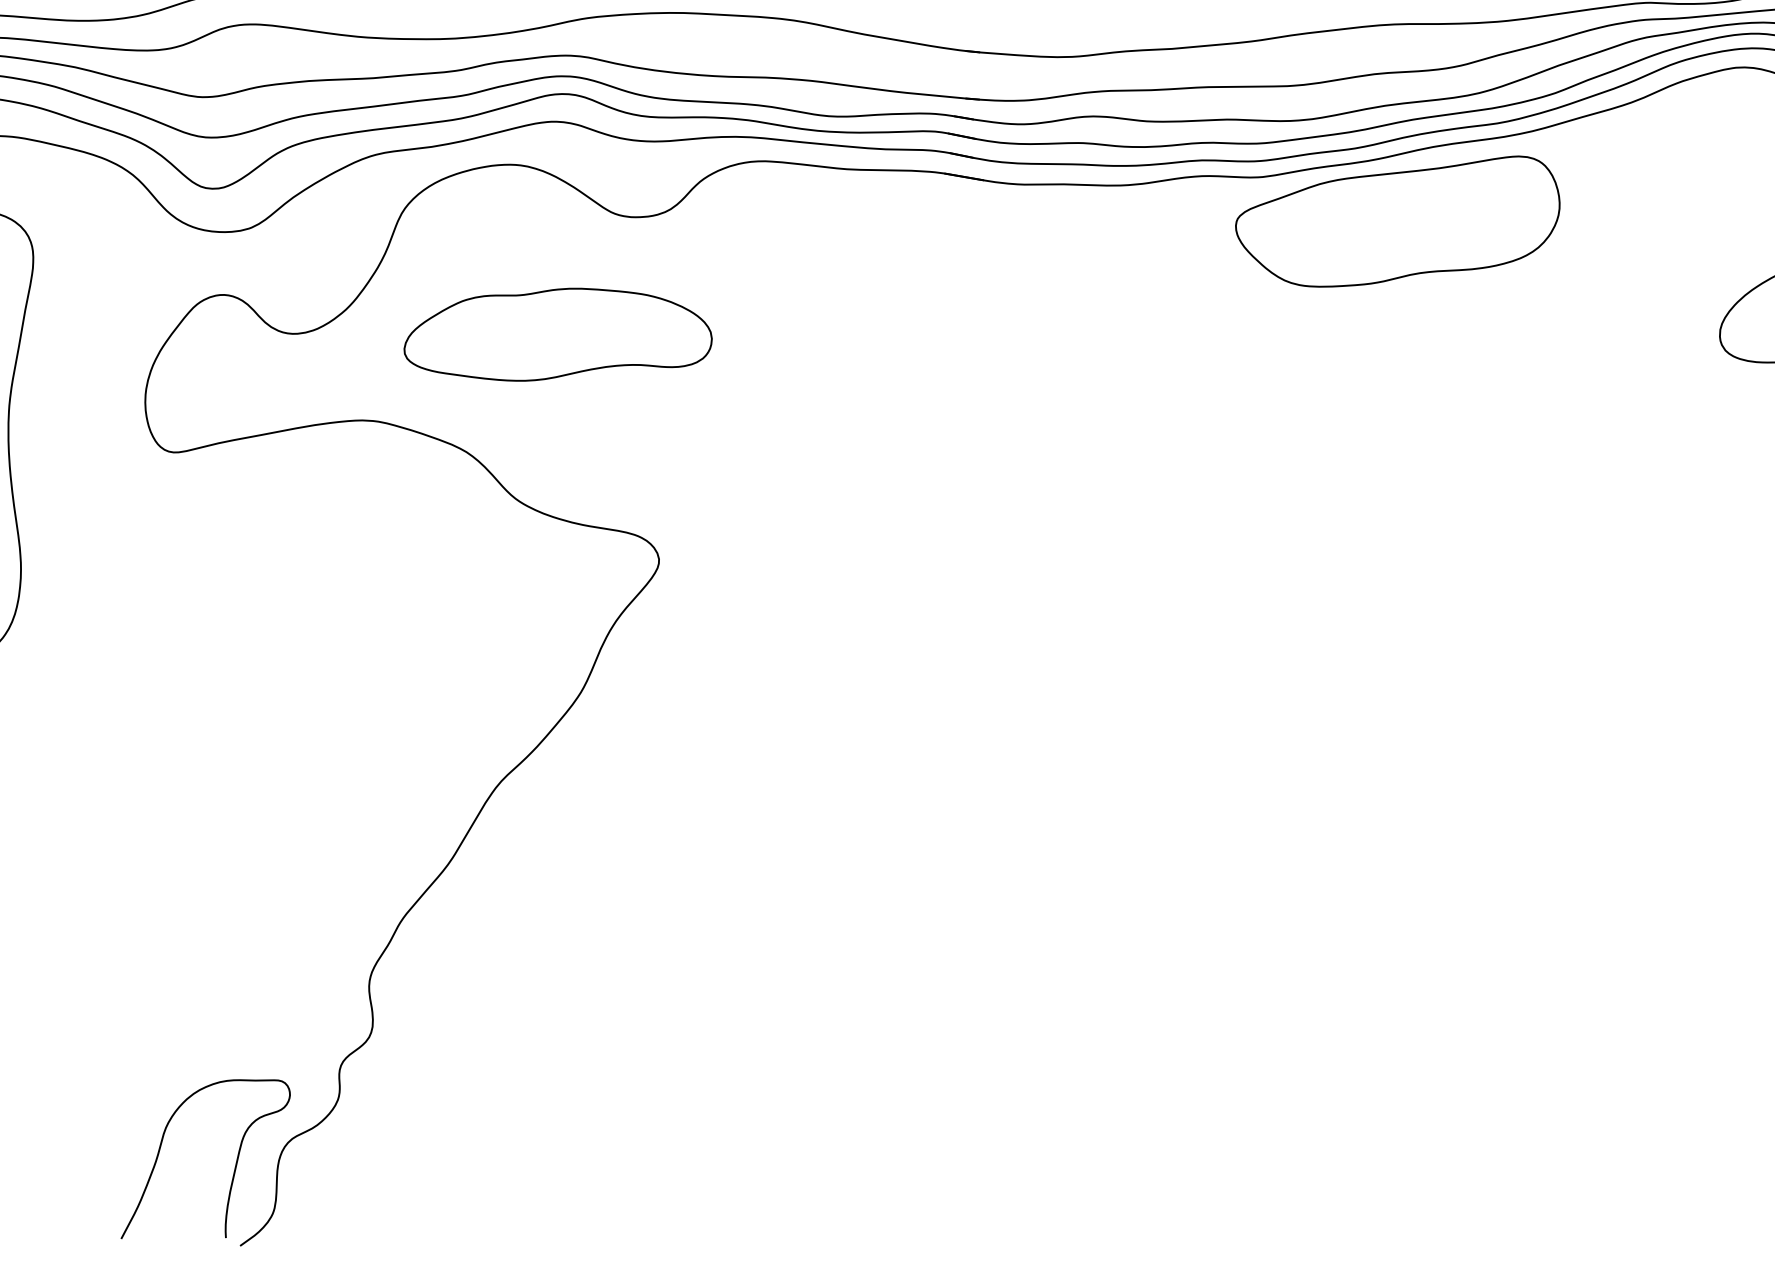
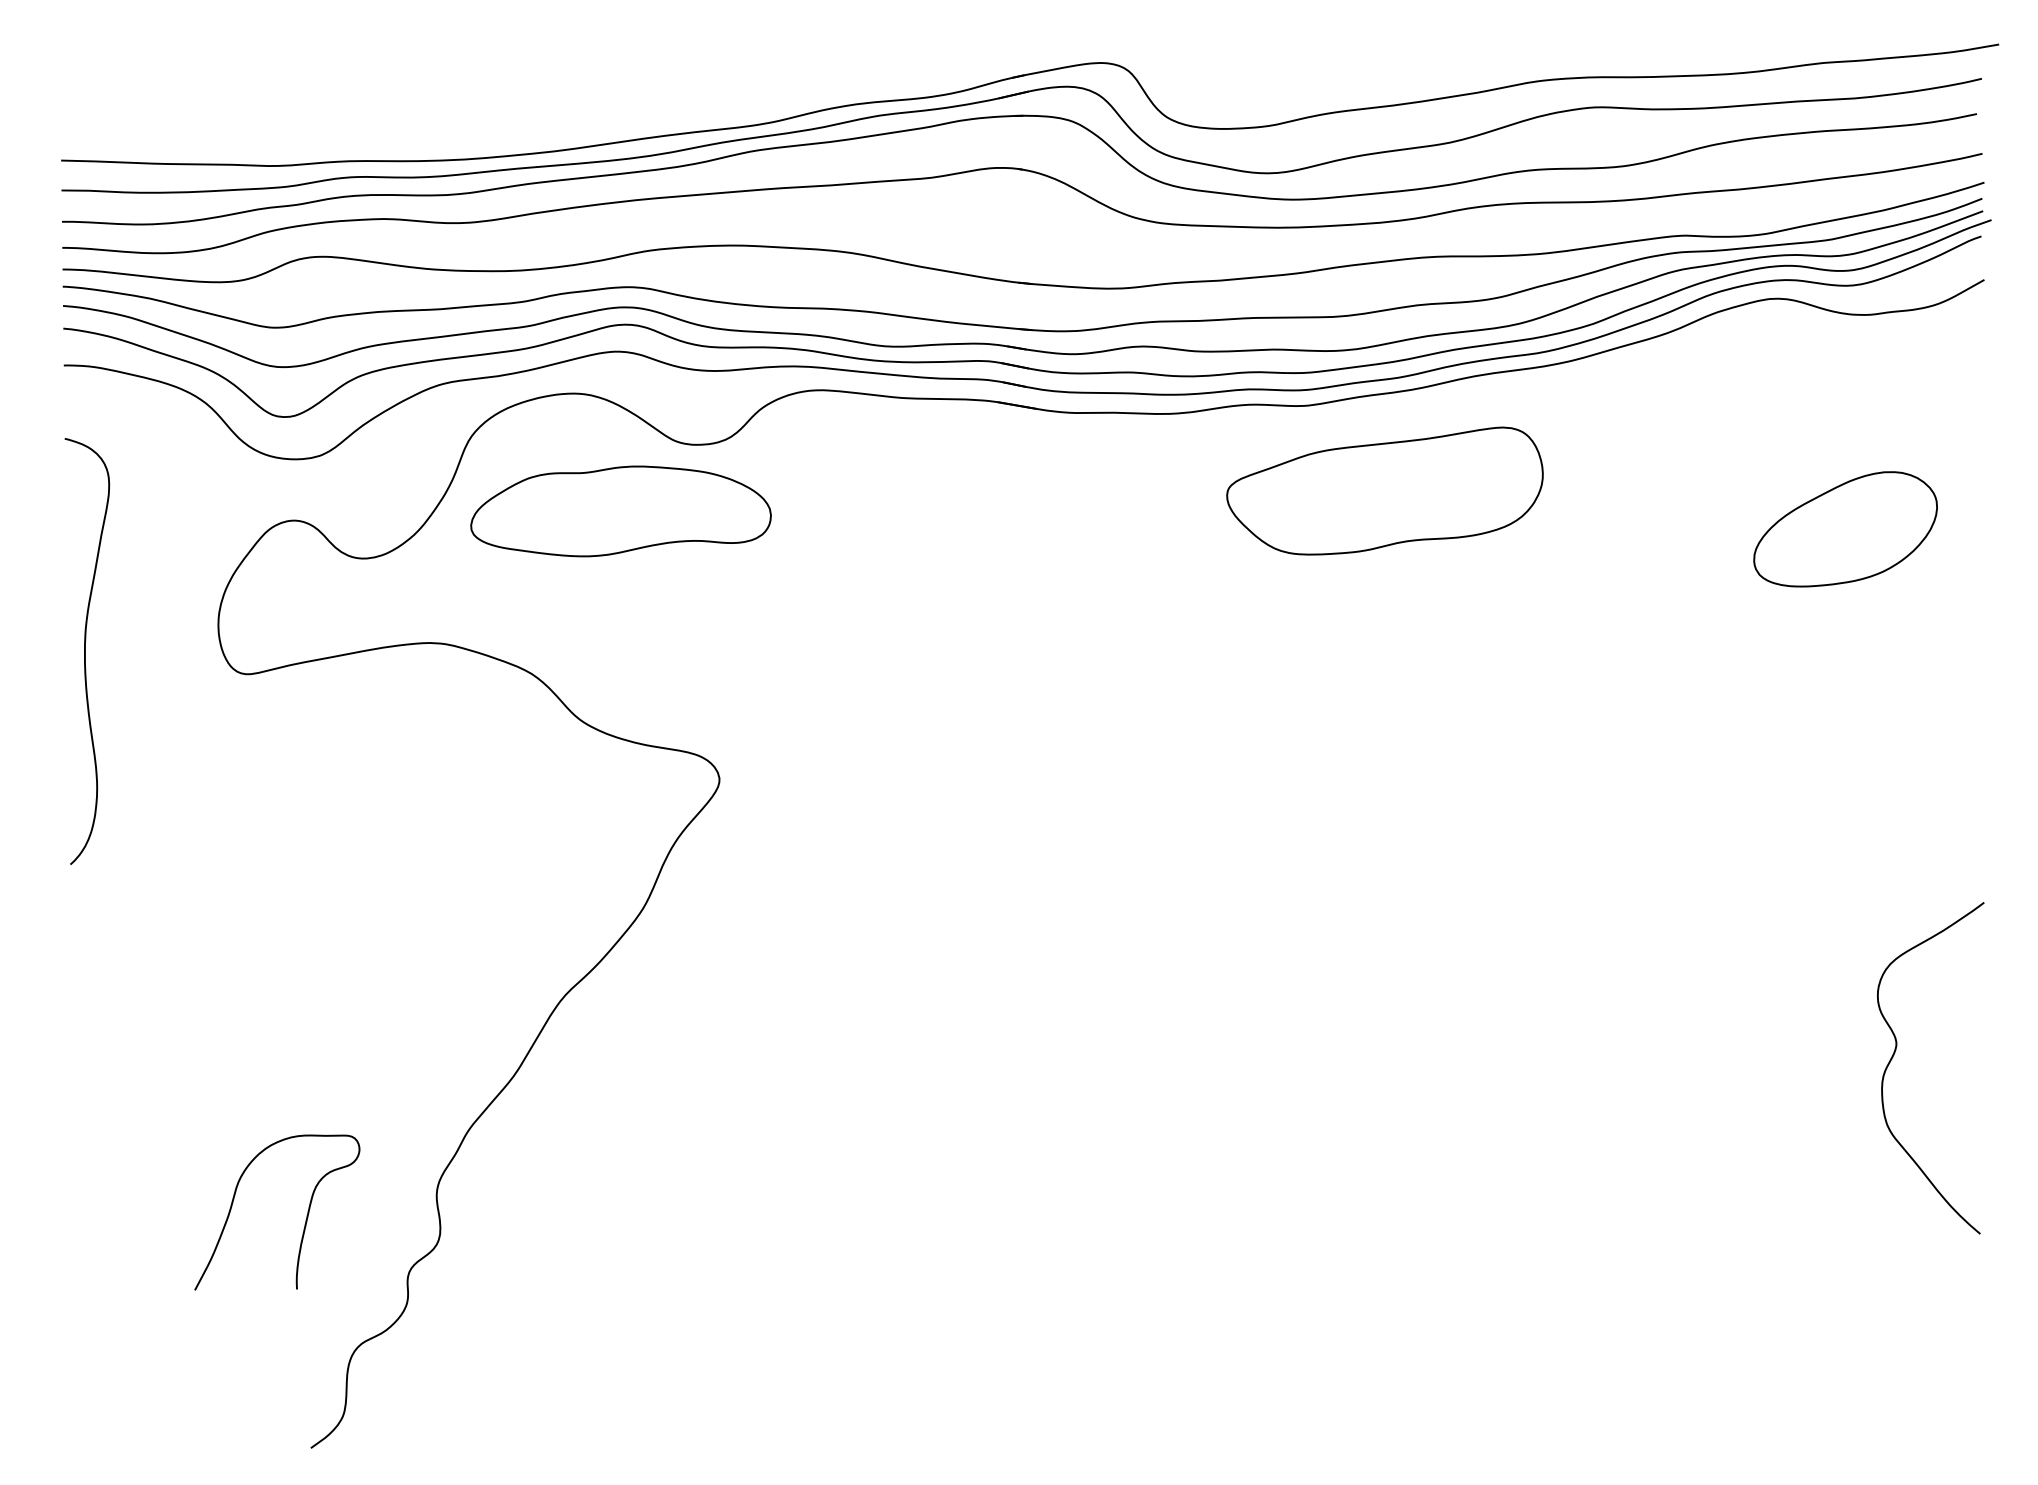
part: (1397, 221) -> (1384, 490), moved
part: (557, 334) -> (620, 511), moved
curve: (234, 1167) -> (305, 1220), moved

